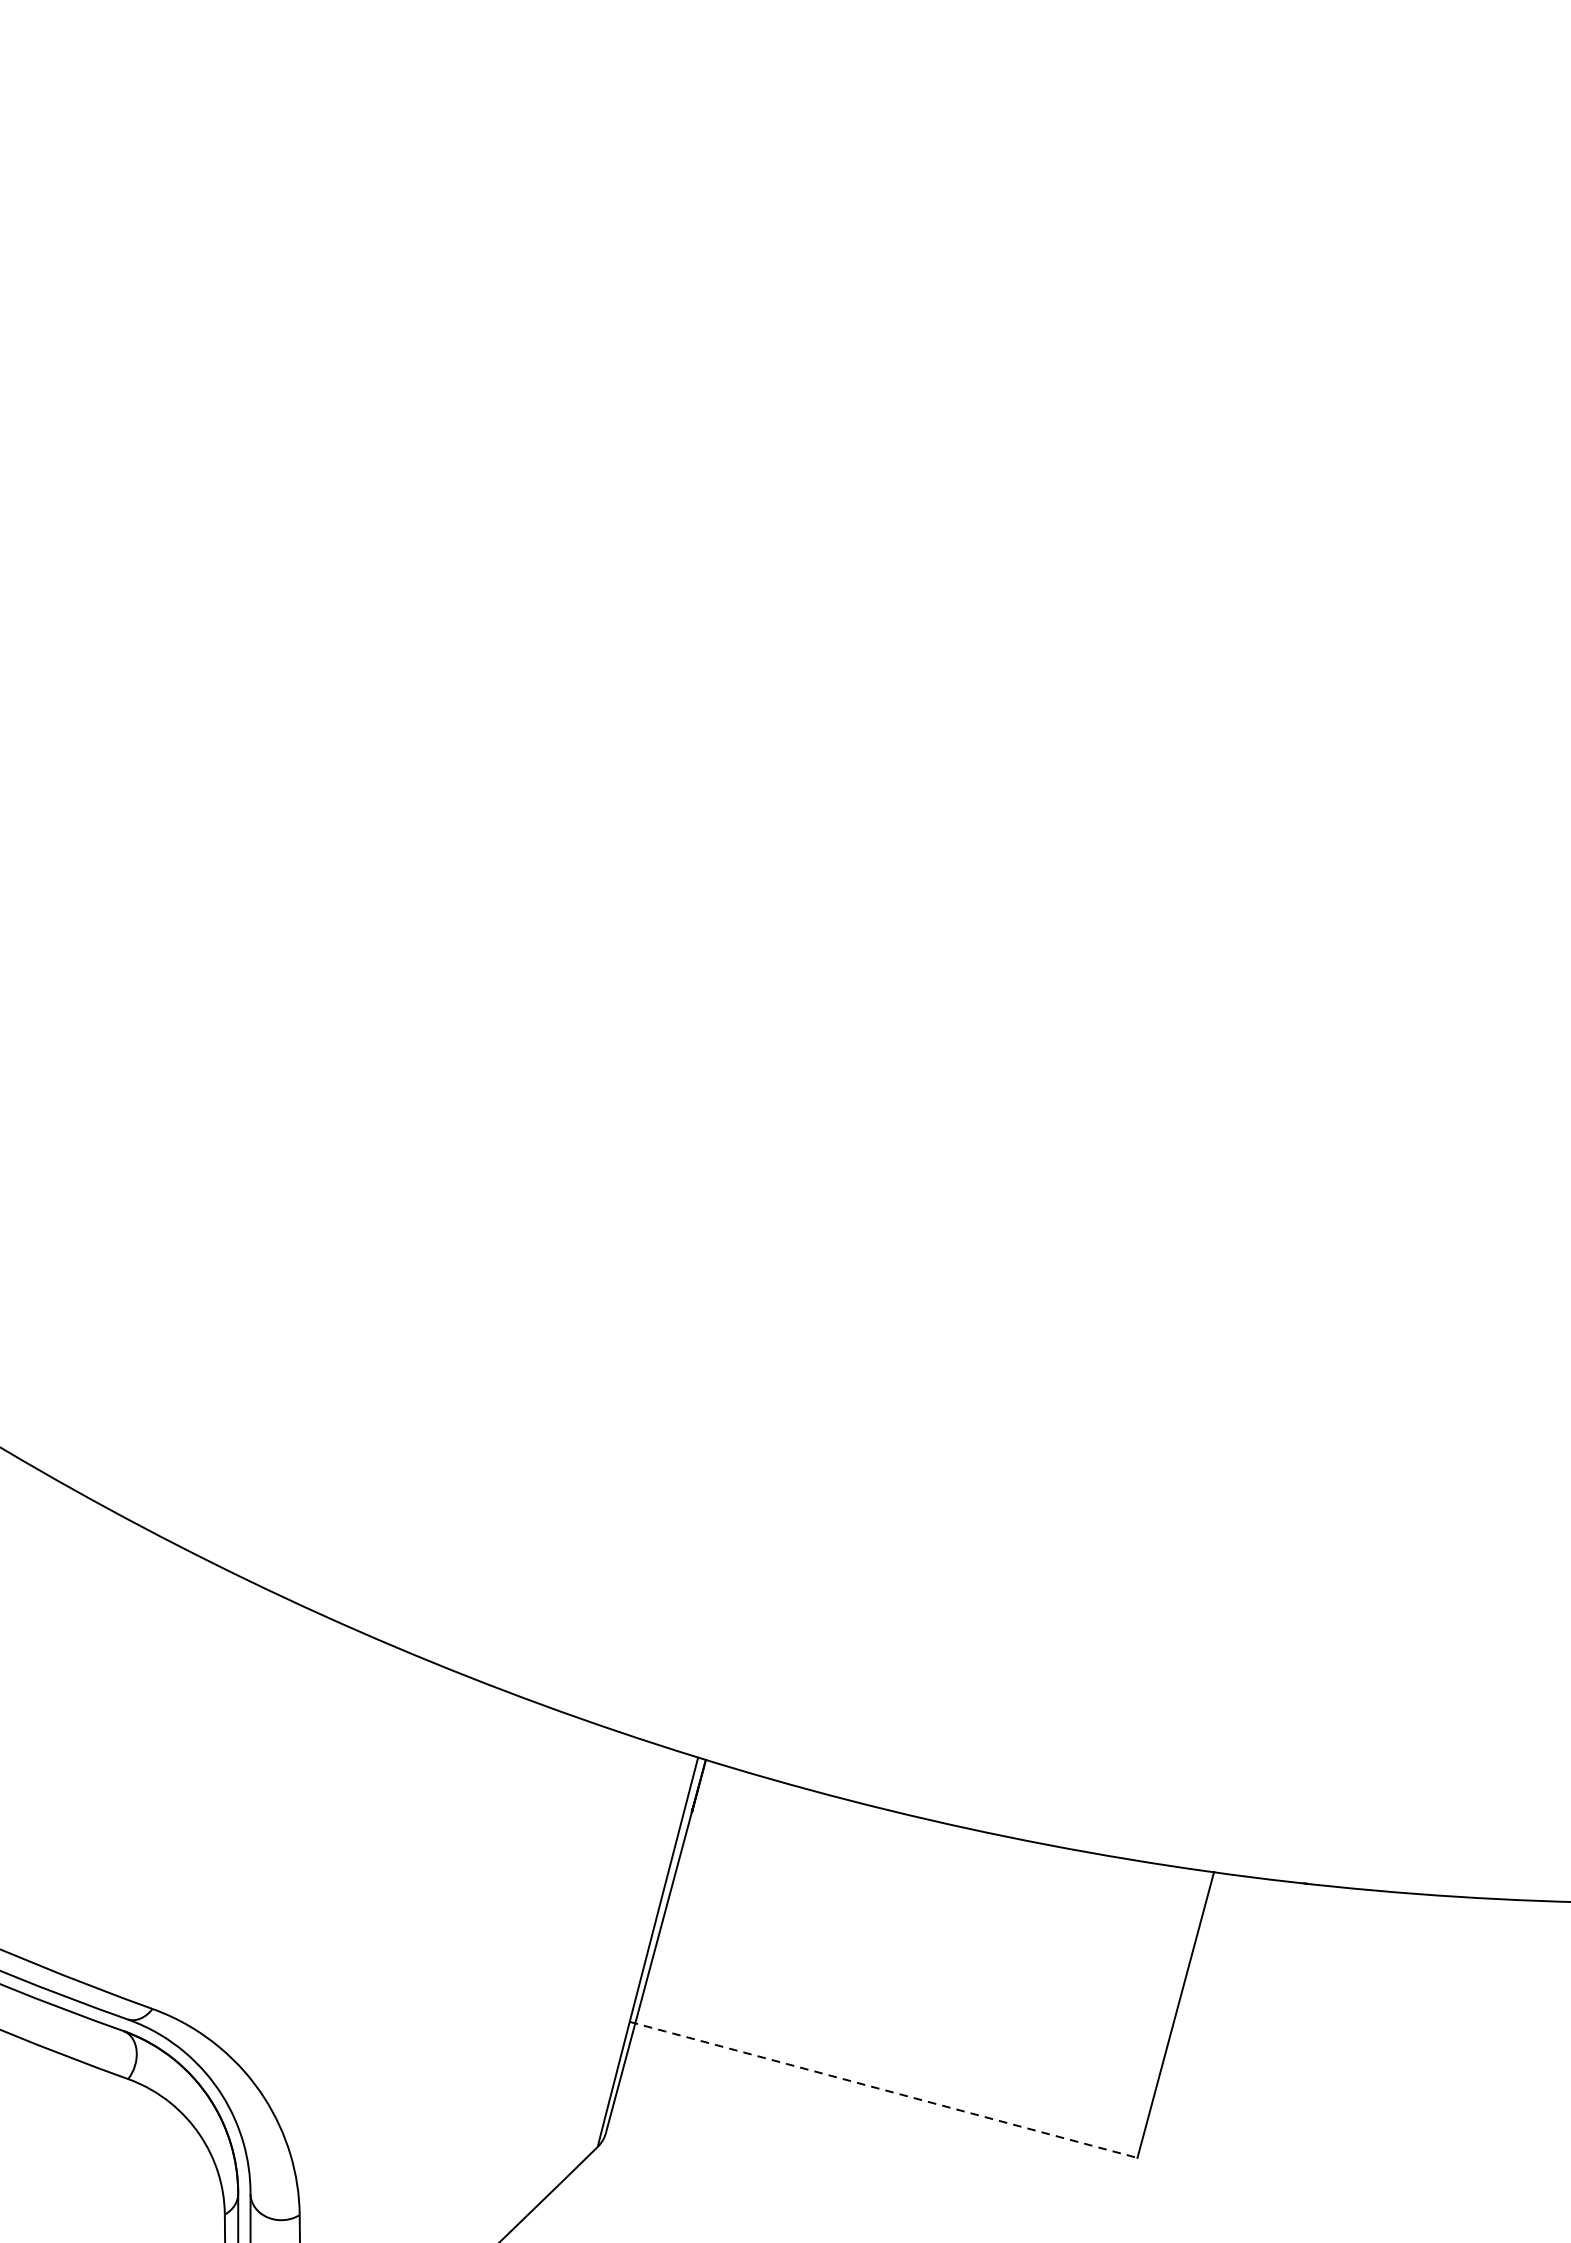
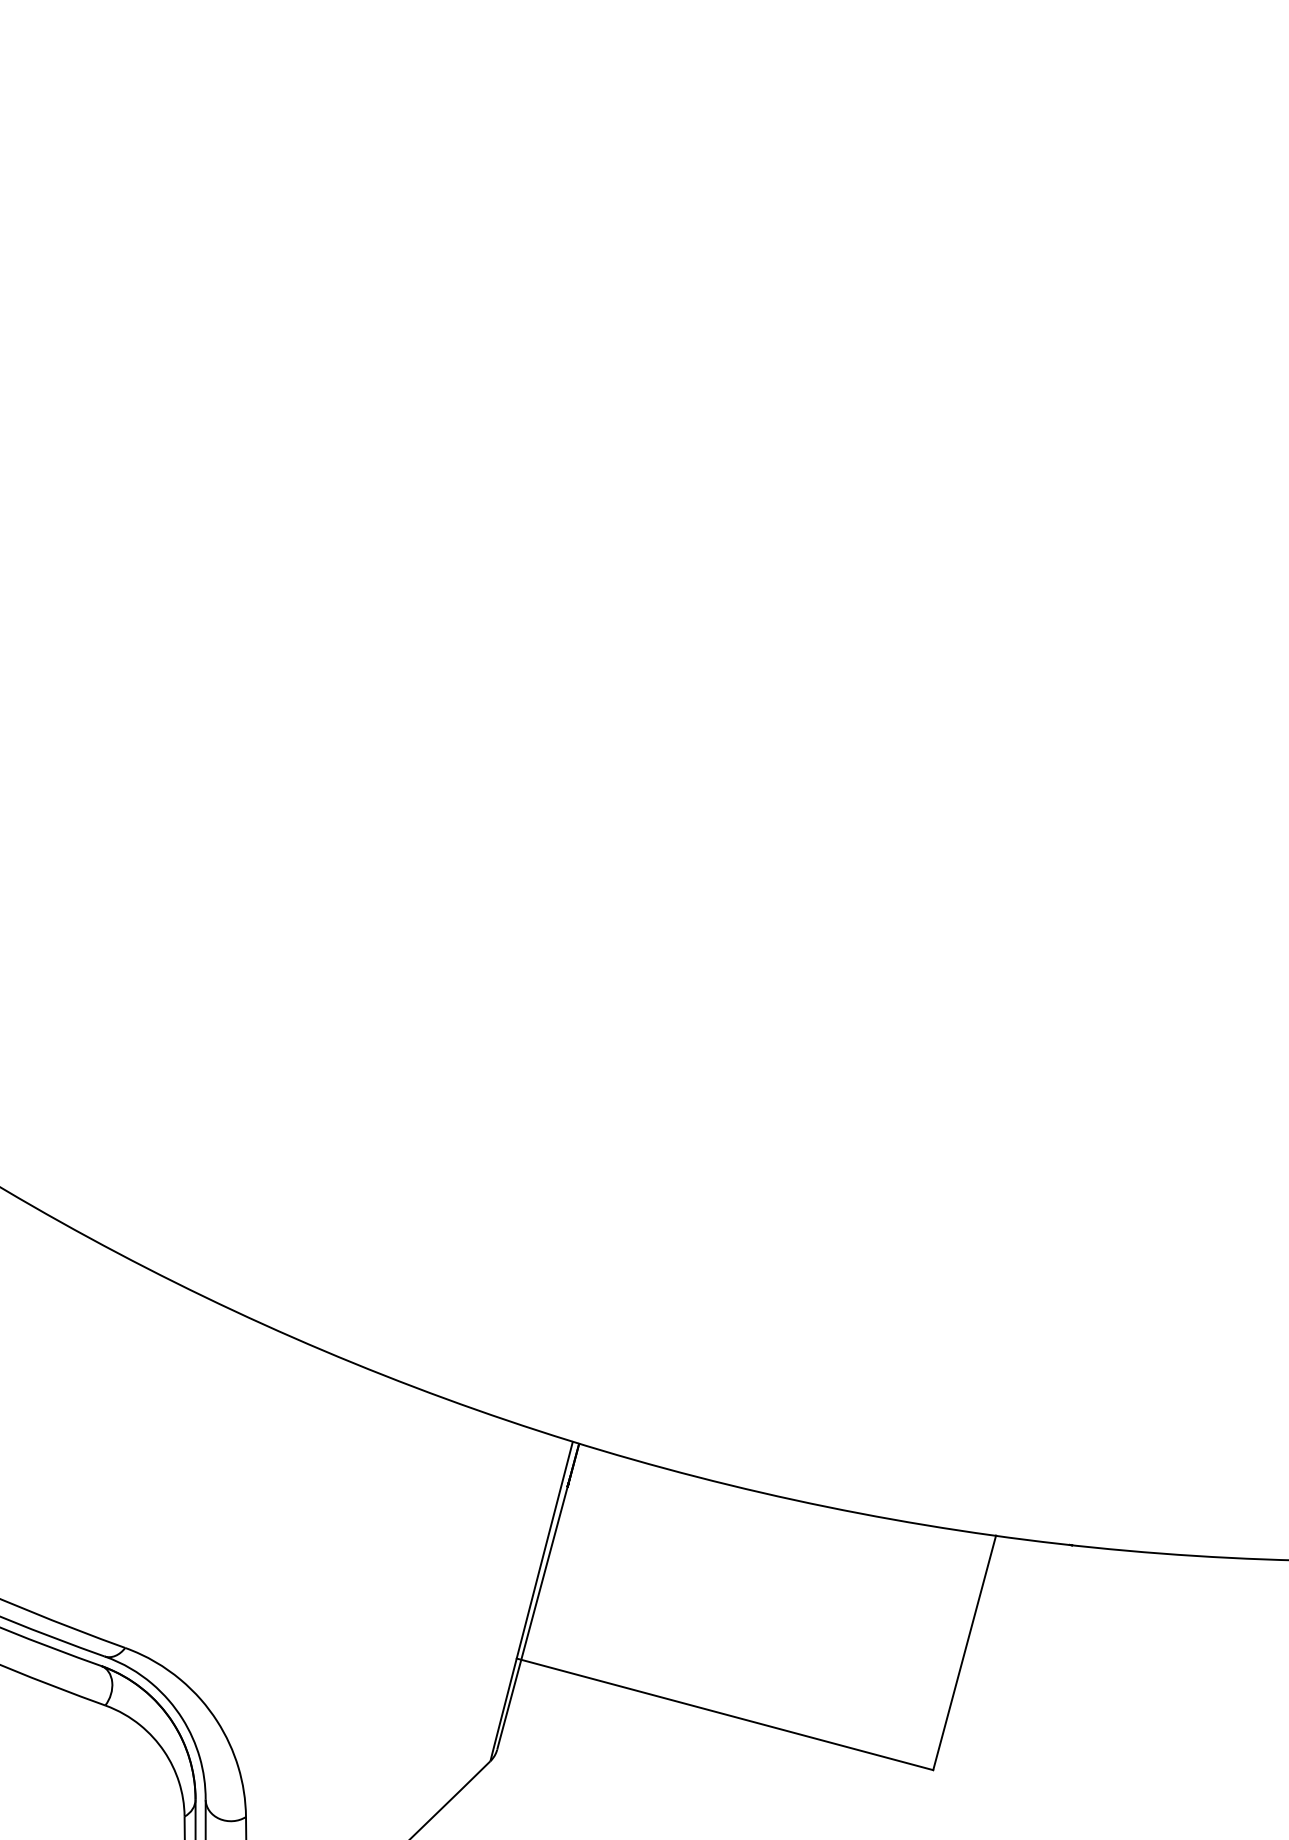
line: (883, 2090) -> (724, 1714), dashed -> solid

